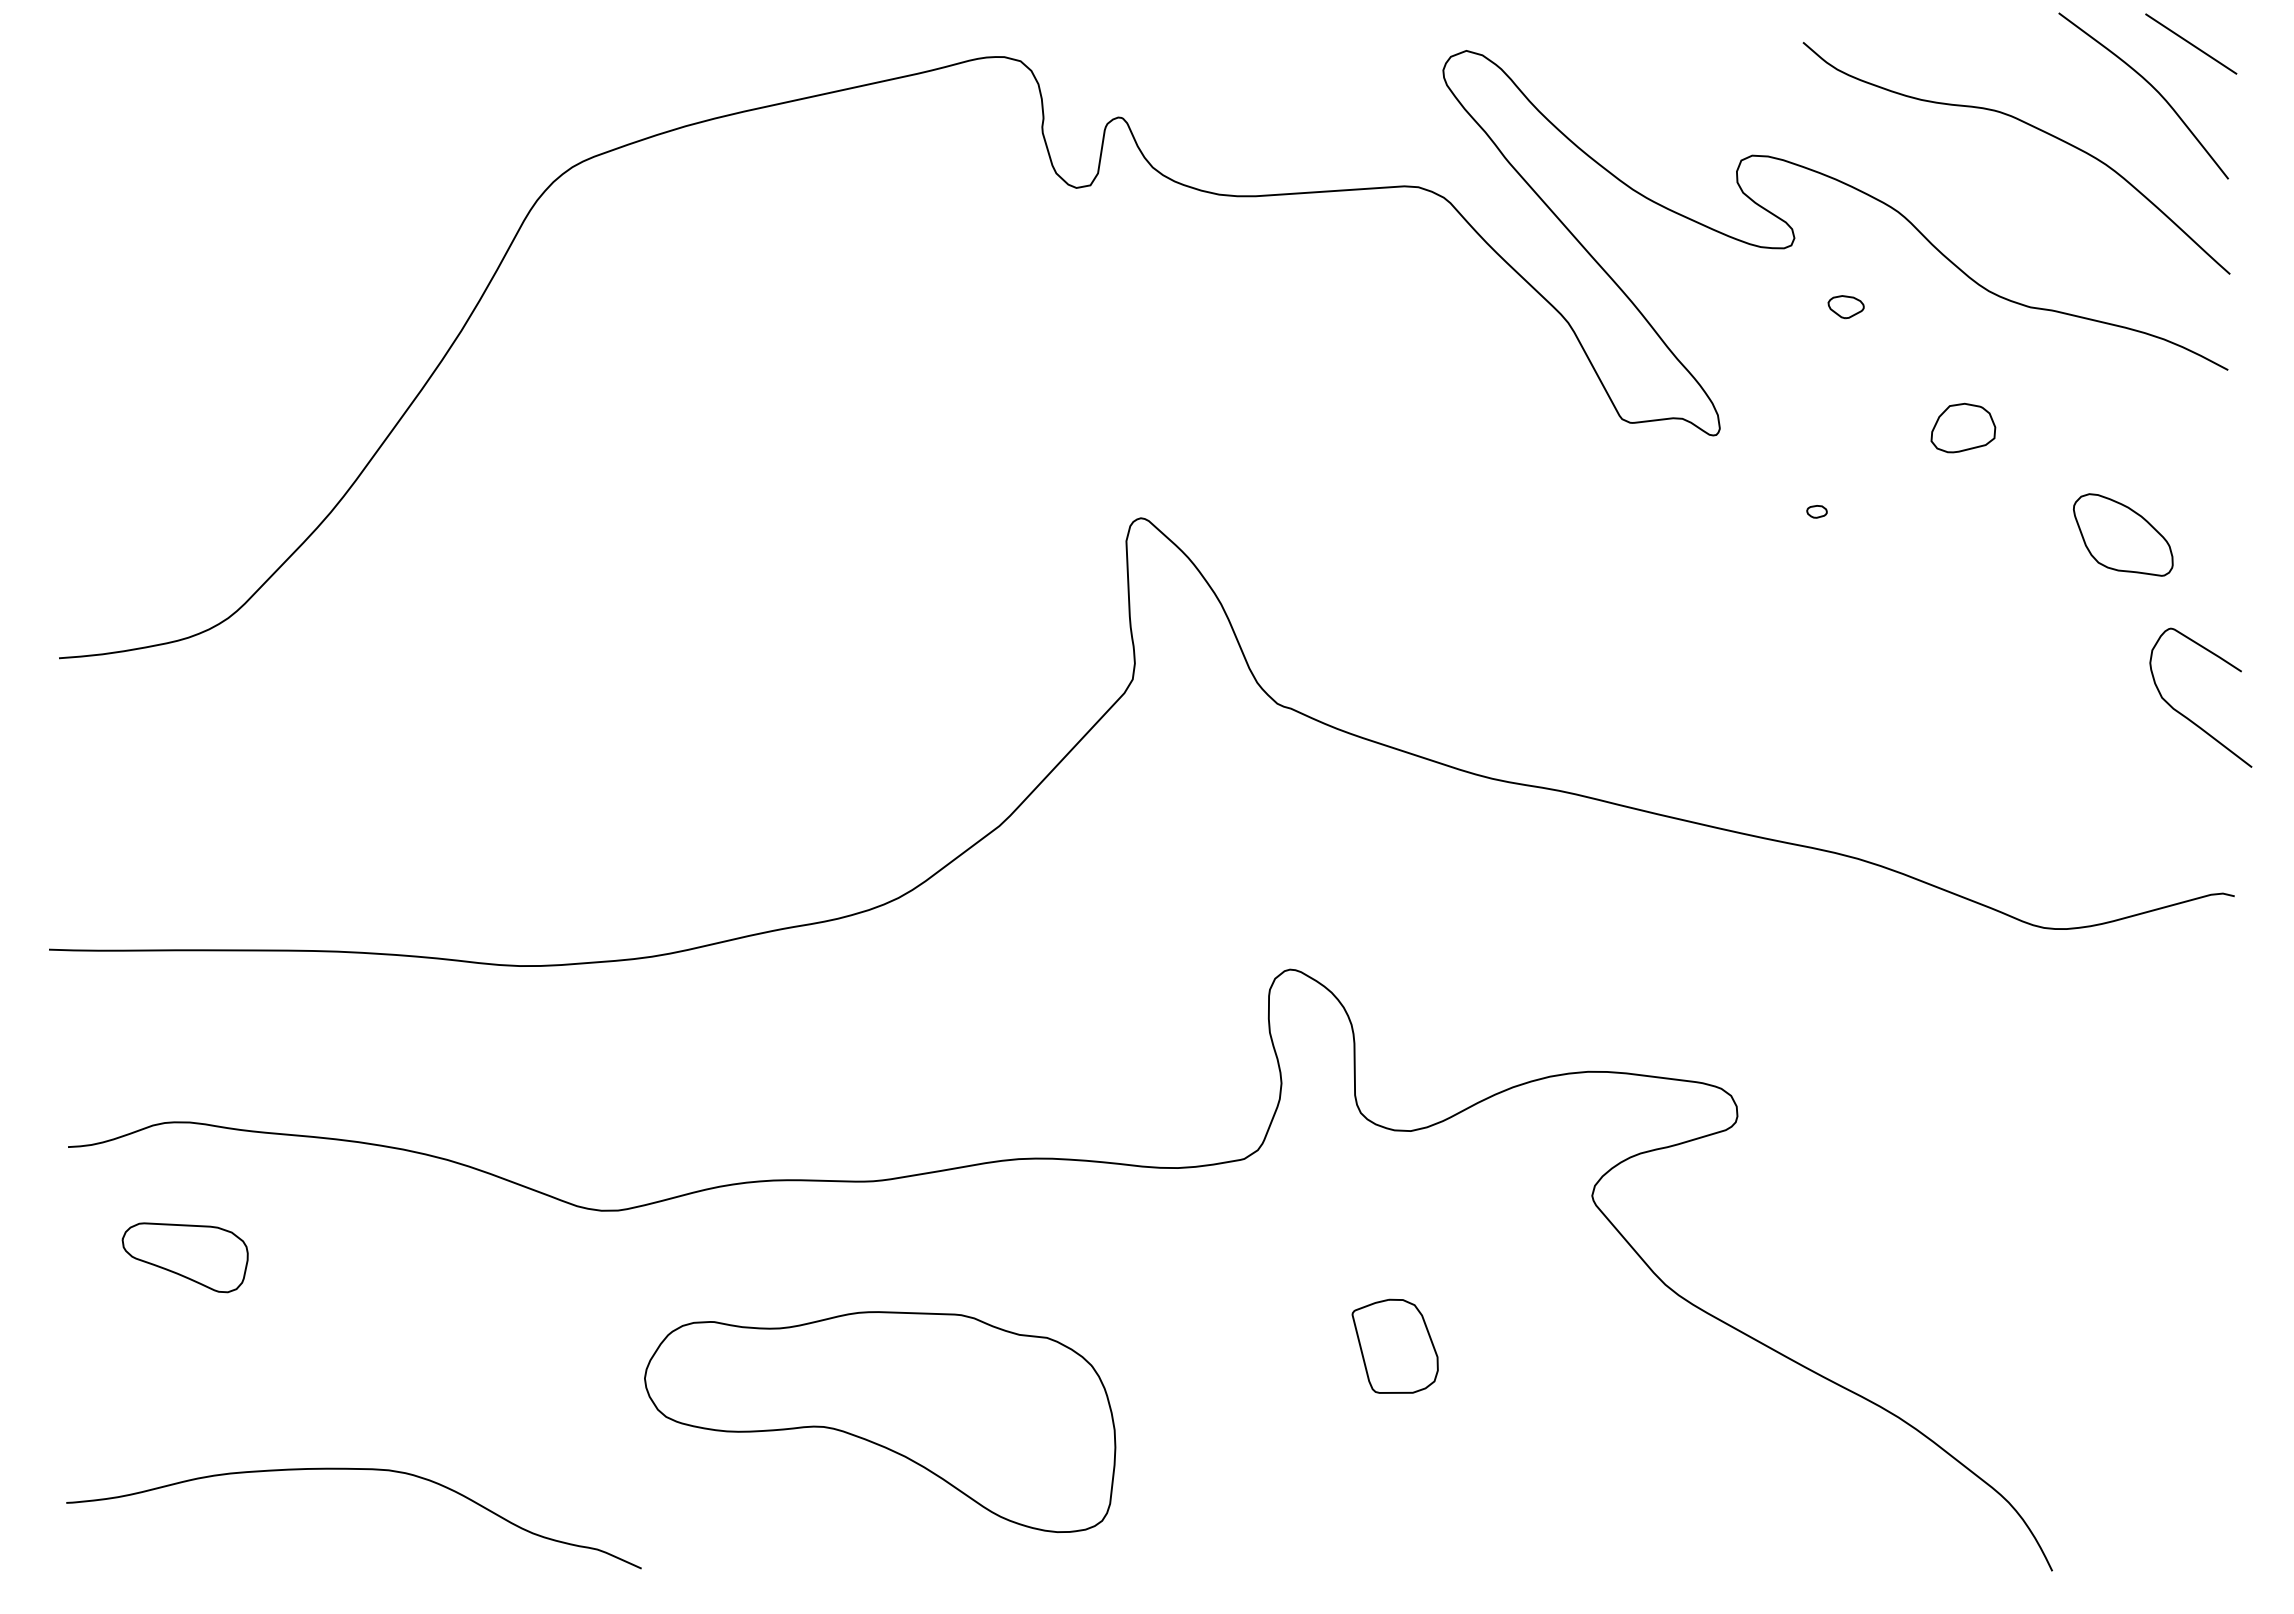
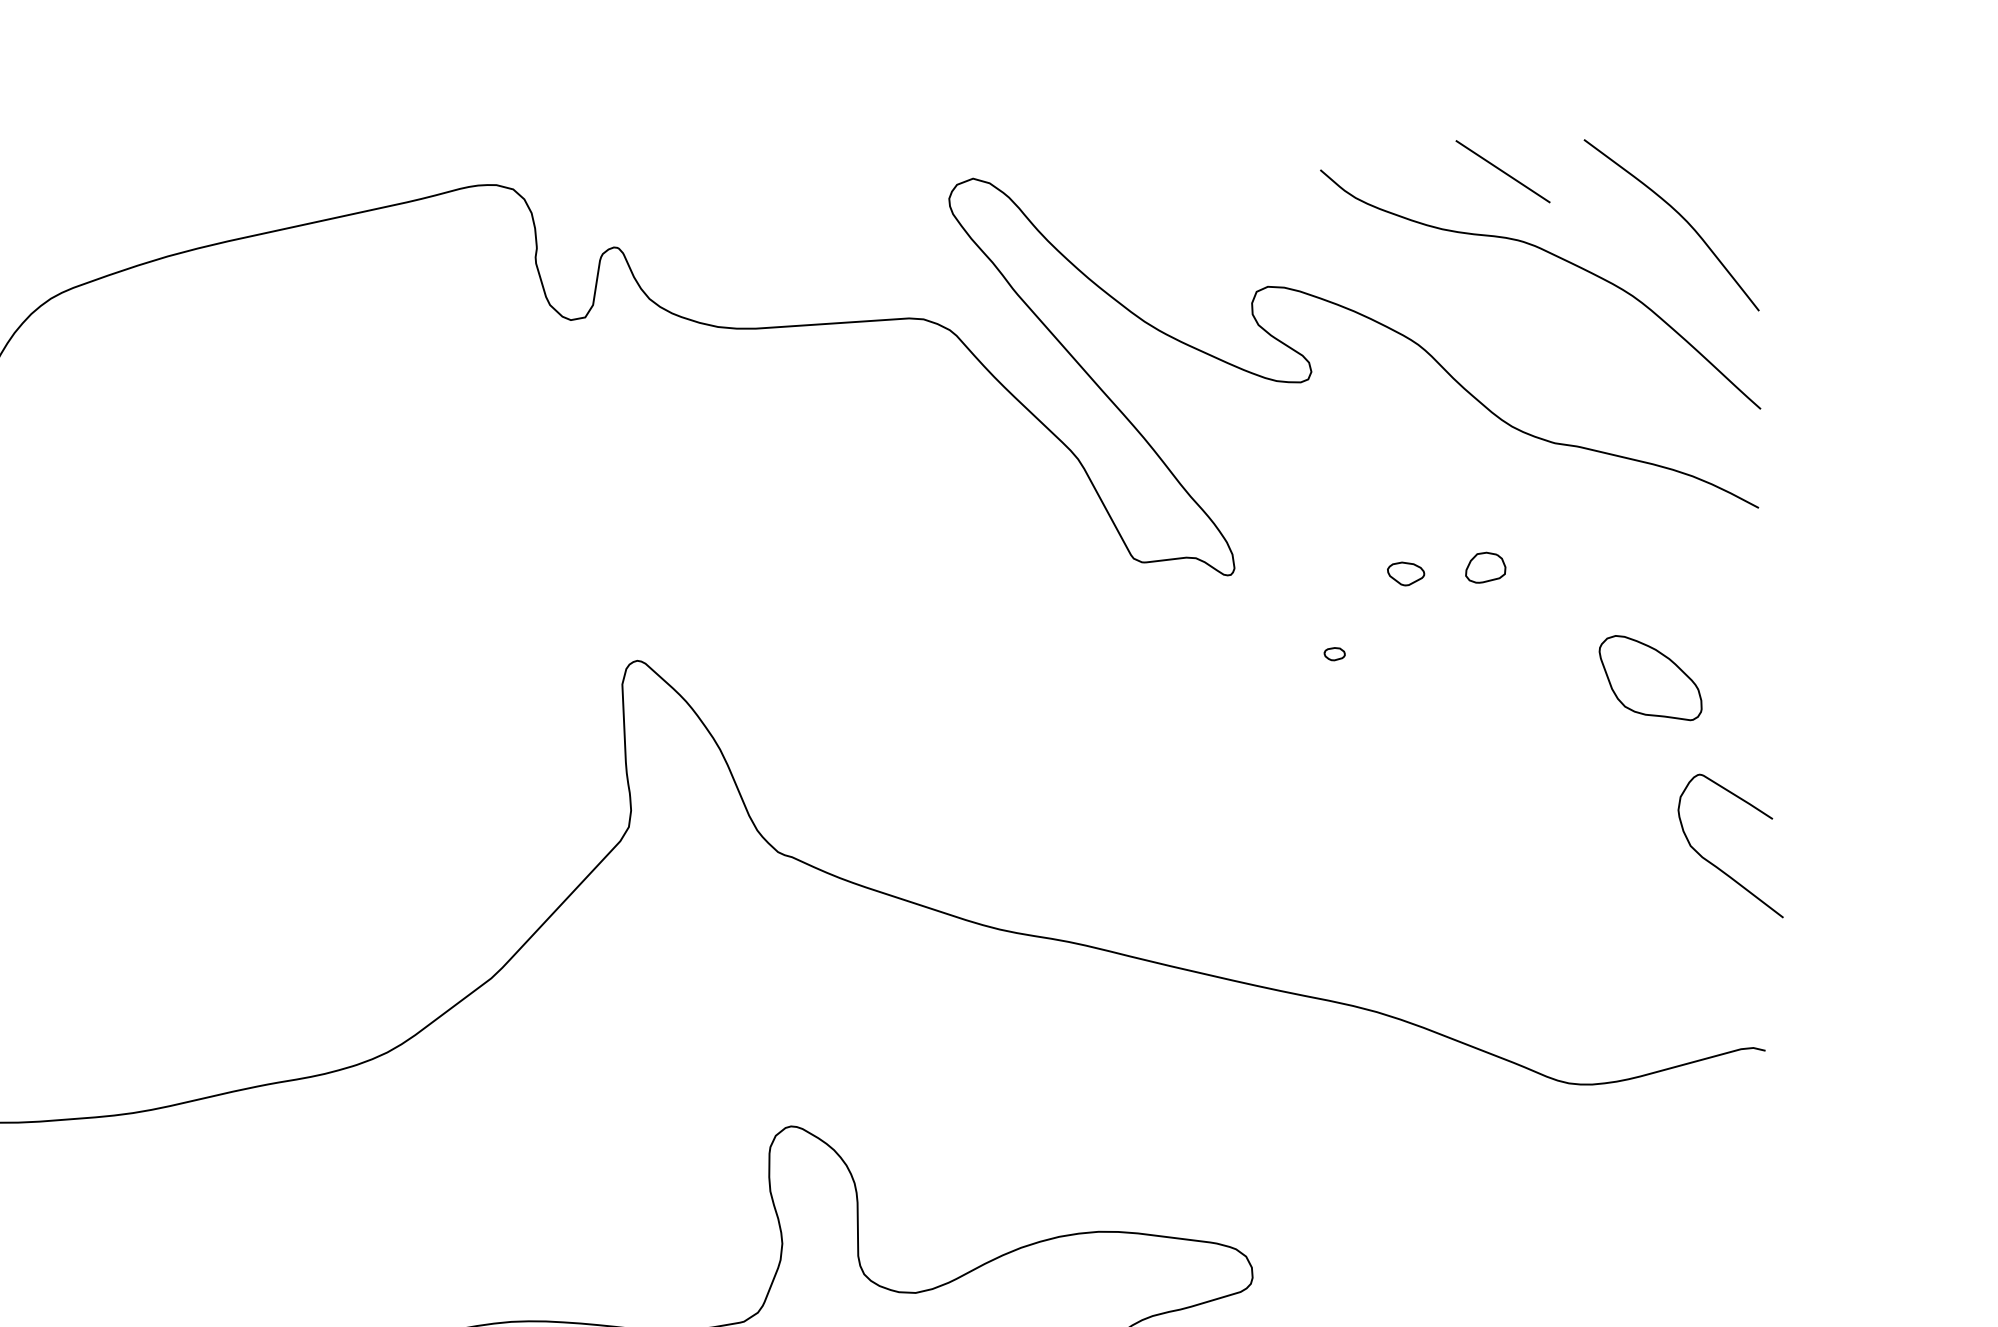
line: (2191, 43) -> (1503, 171), moved
part: (1845, 307) -> (1405, 574), moved
part: (1963, 427) -> (1485, 567), size x0.6

